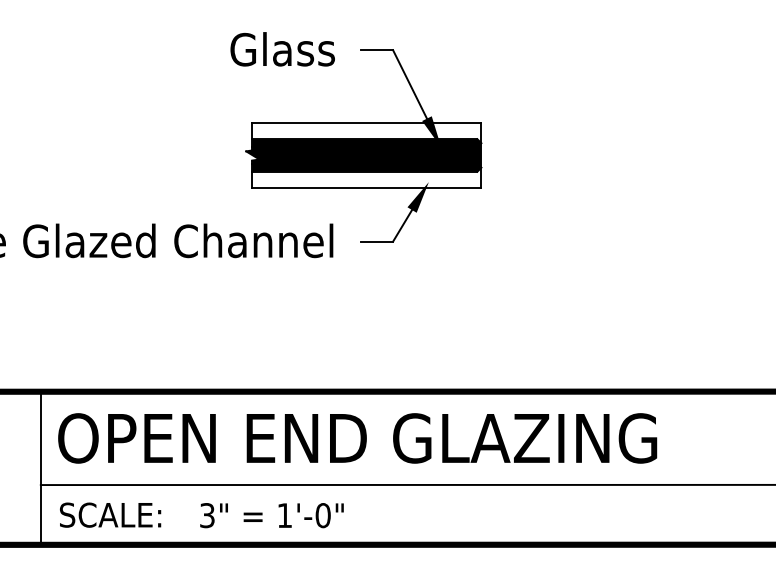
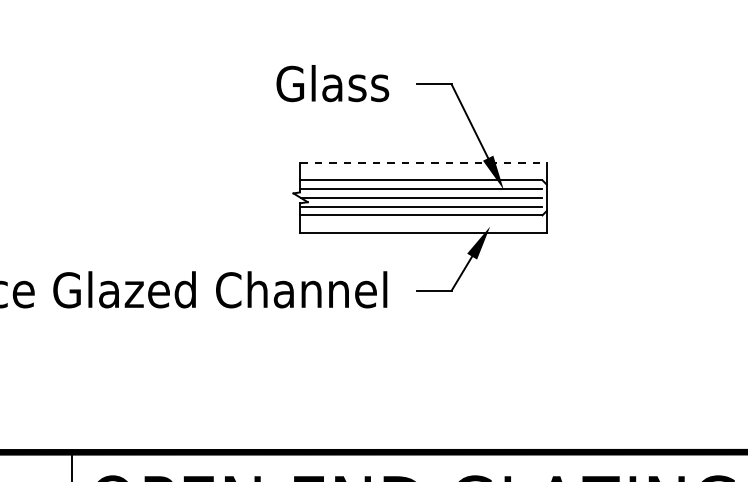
line: (366, 122) -> (423, 162), solid -> dashed
fill: (363, 155) -> (419, 197), removed

